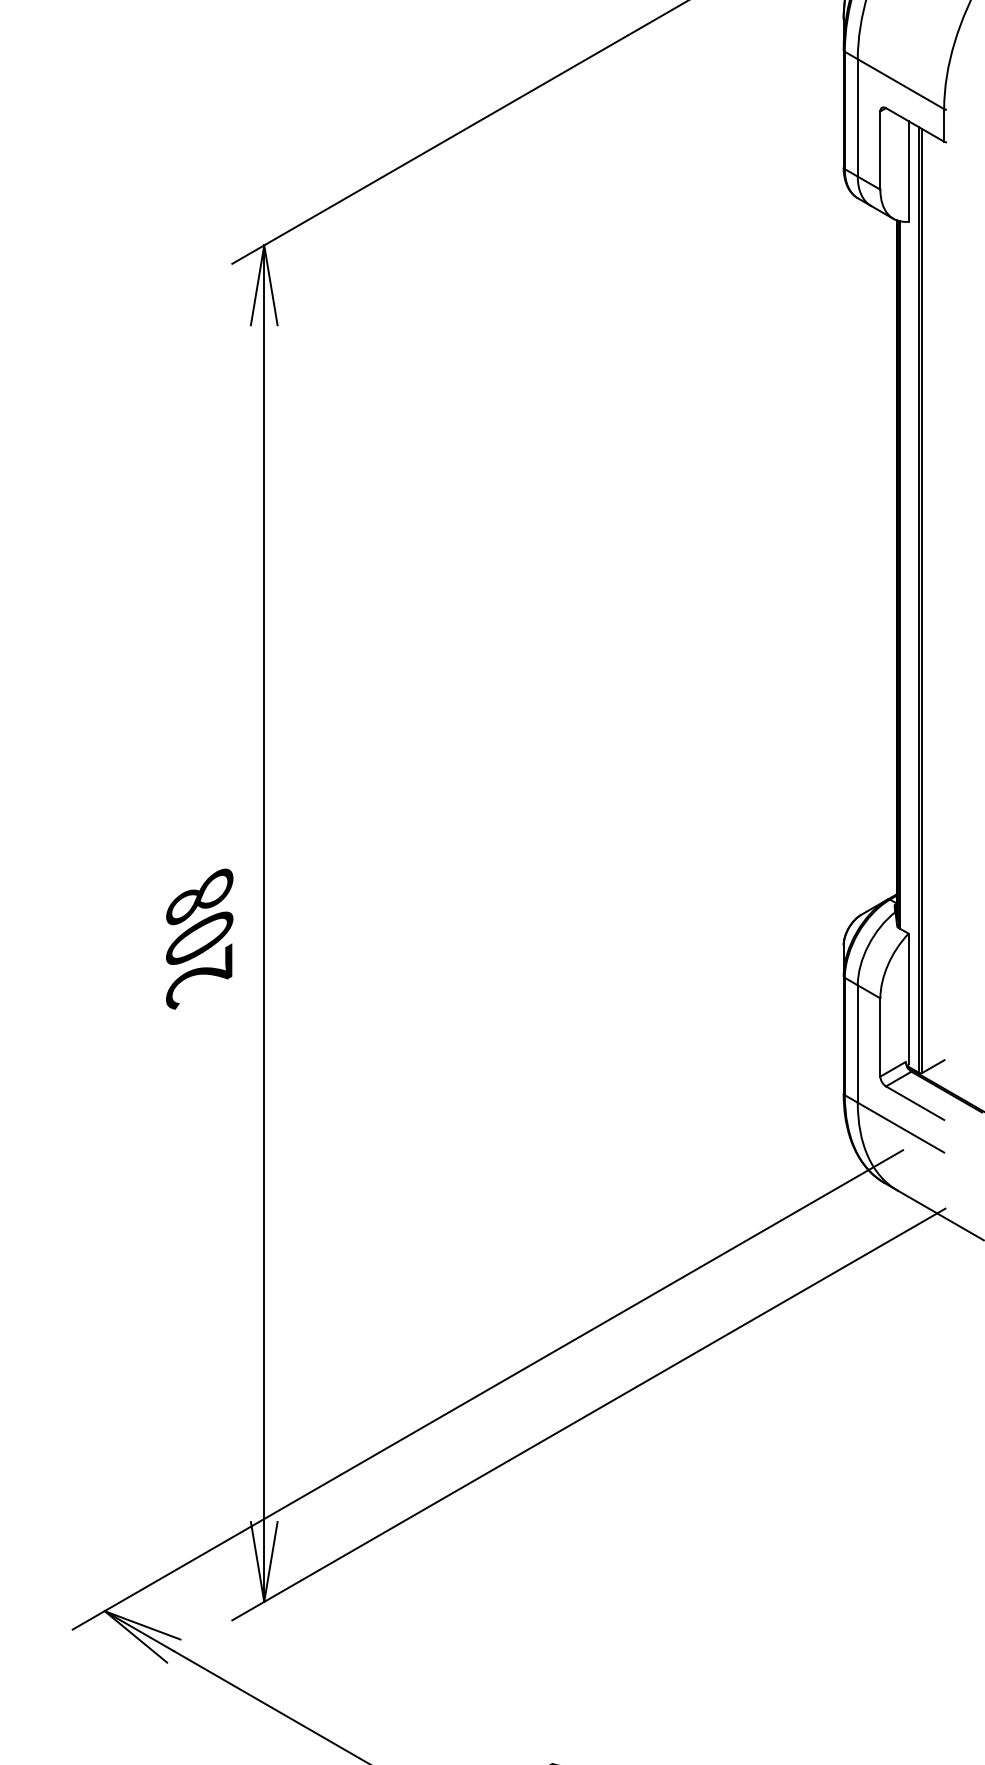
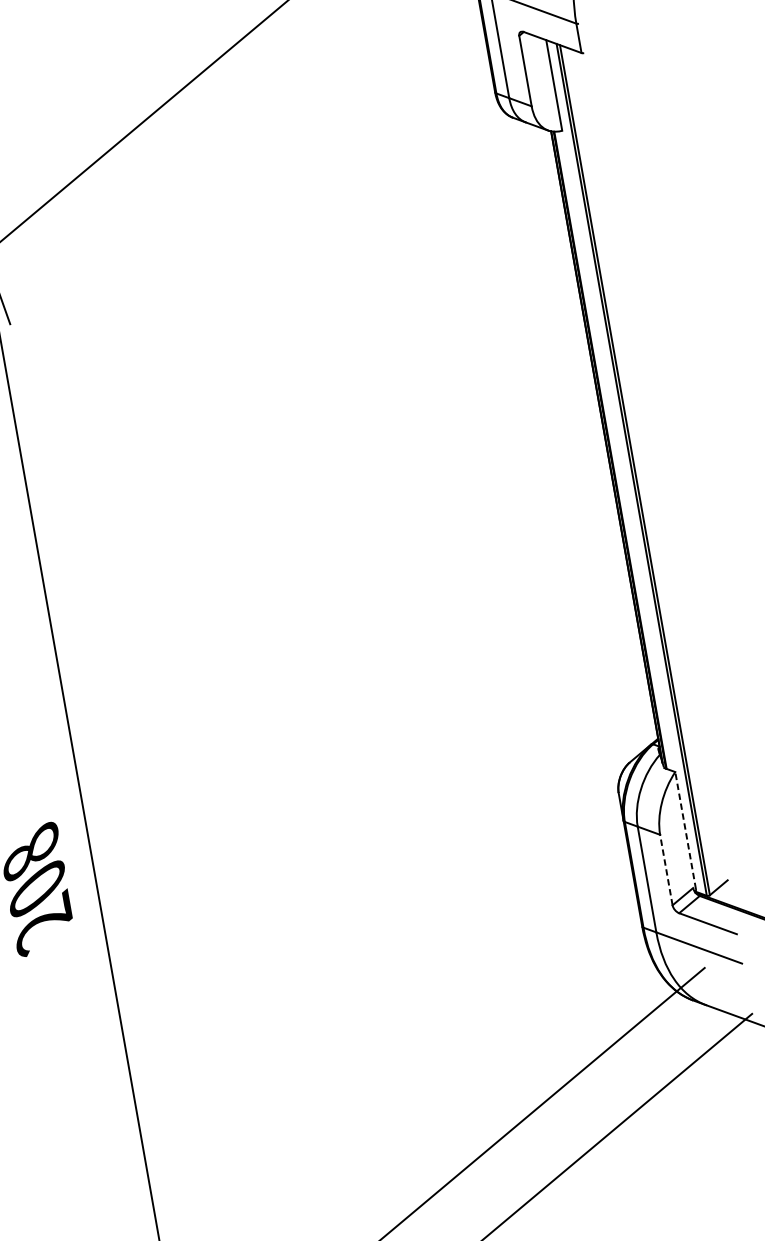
line: (908, 998) -> (685, 830), solid -> dashed
line: (880, 1037) -> (666, 870), solid -> dashed

